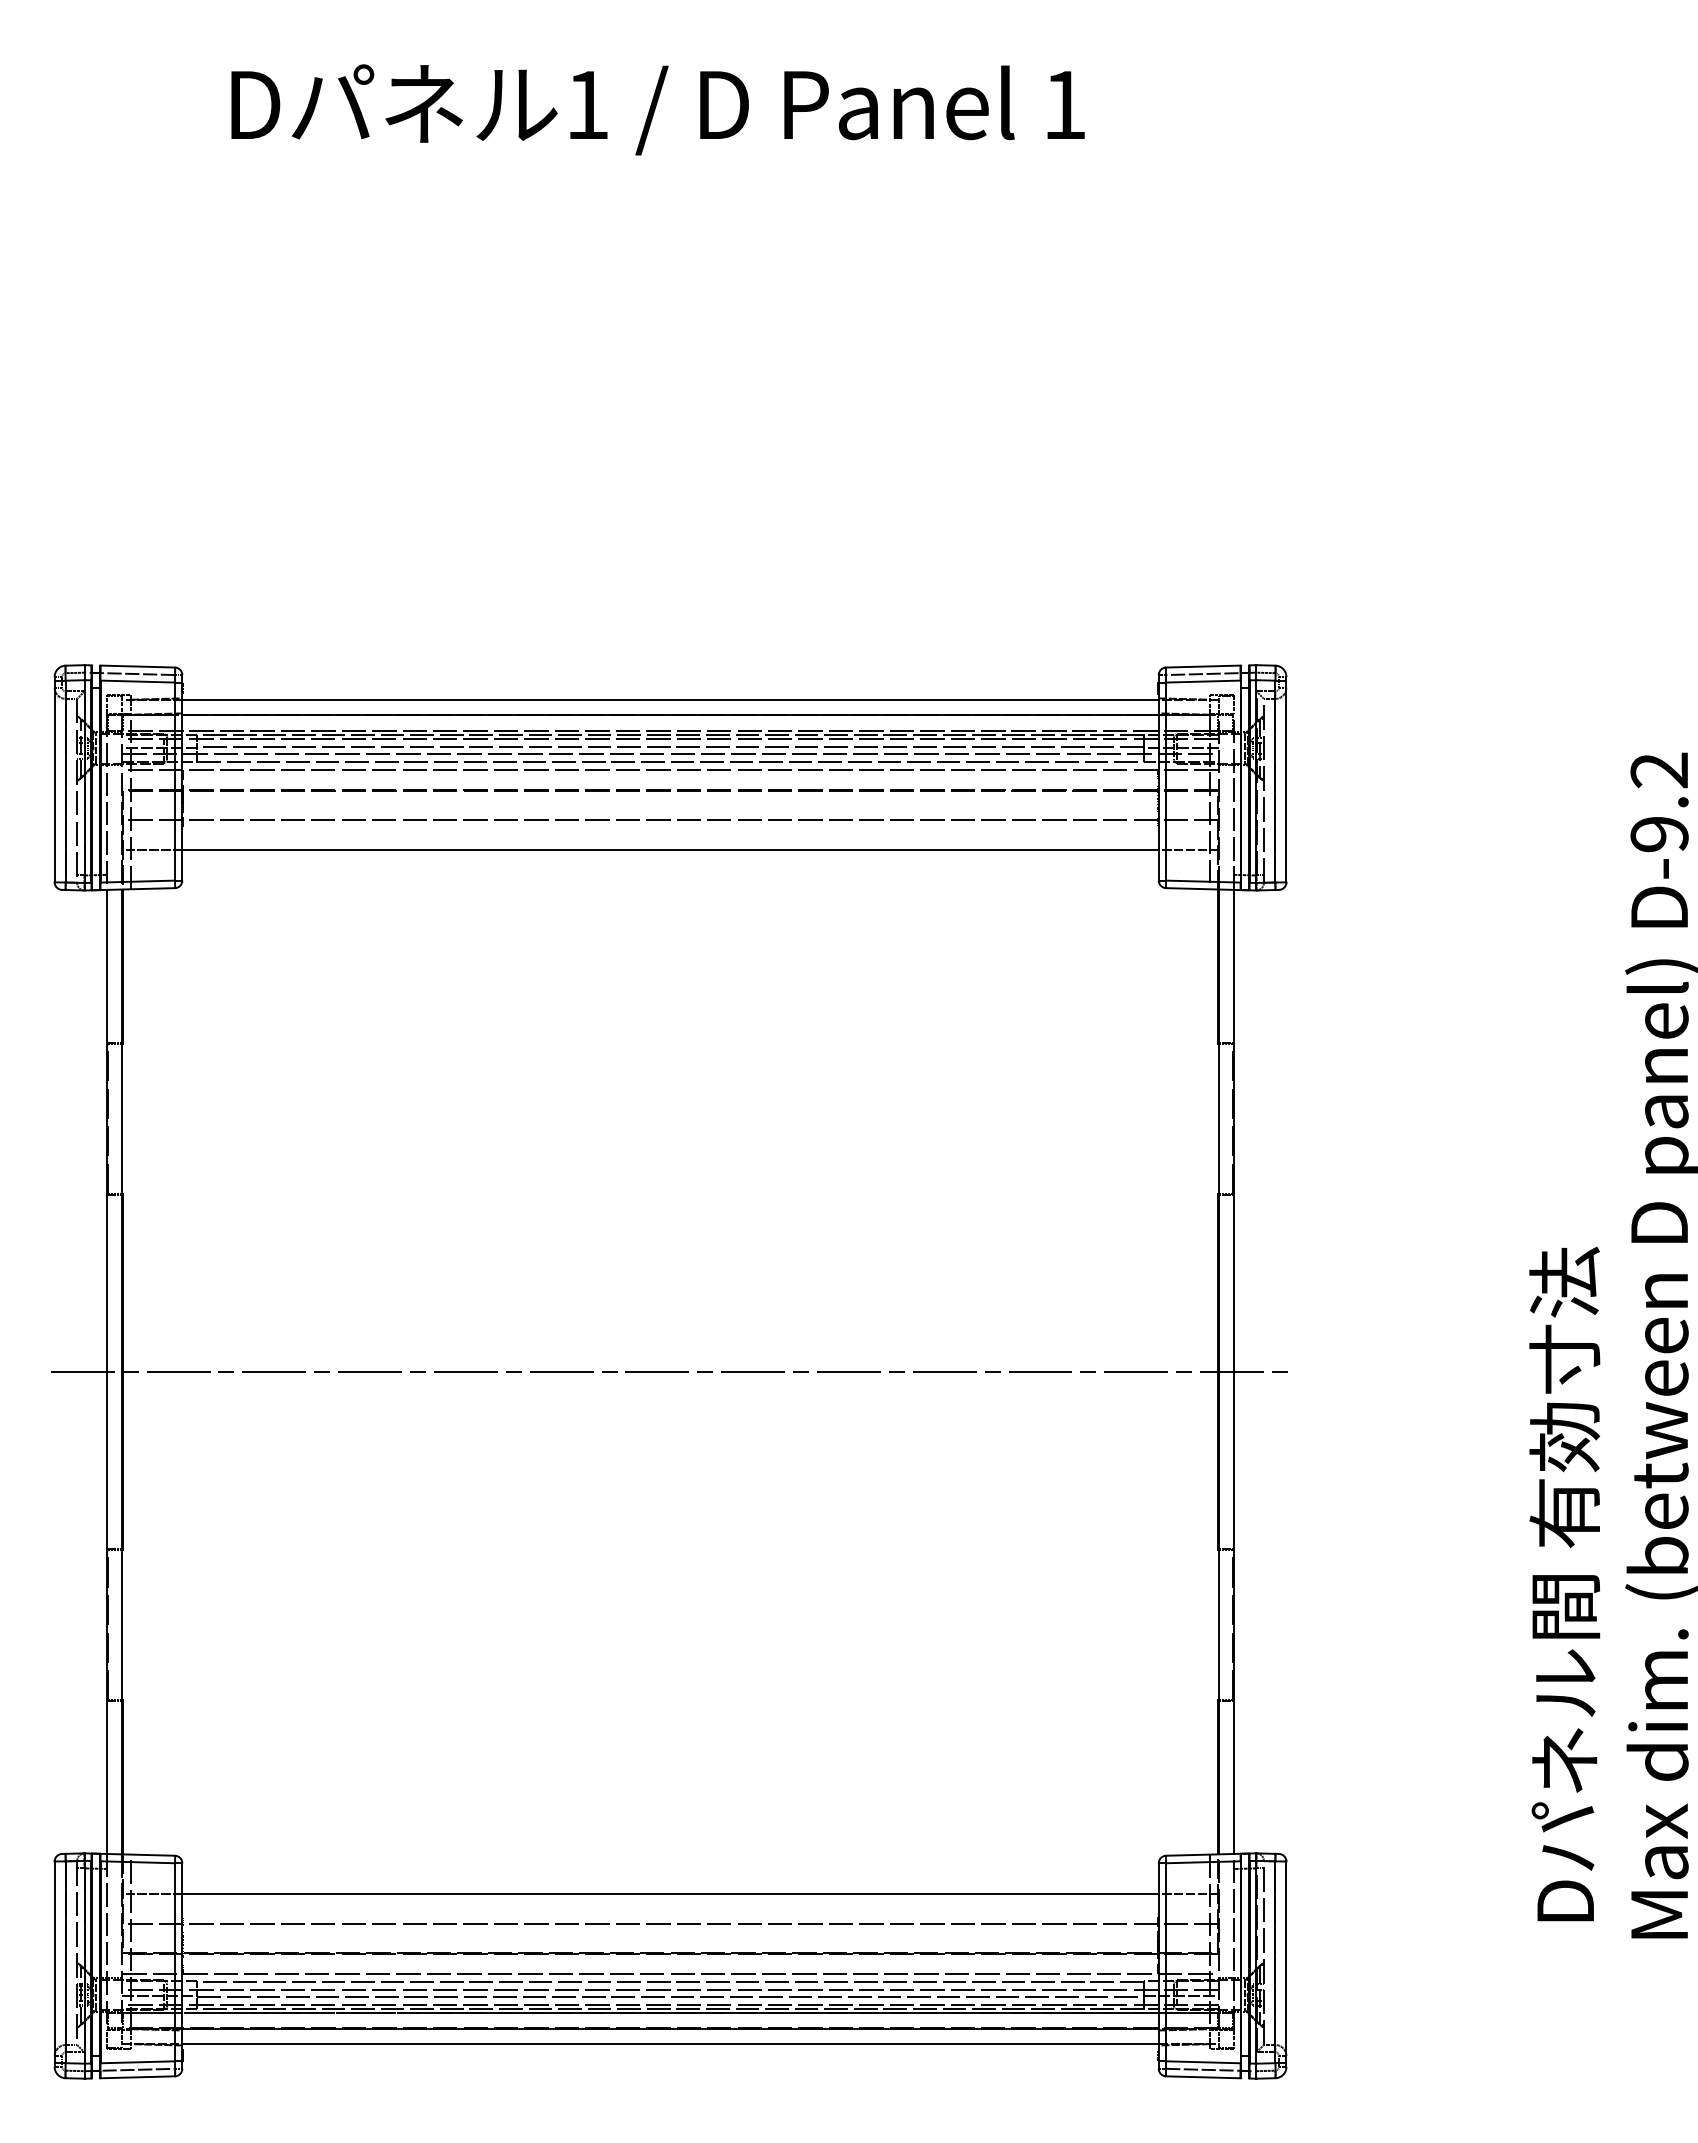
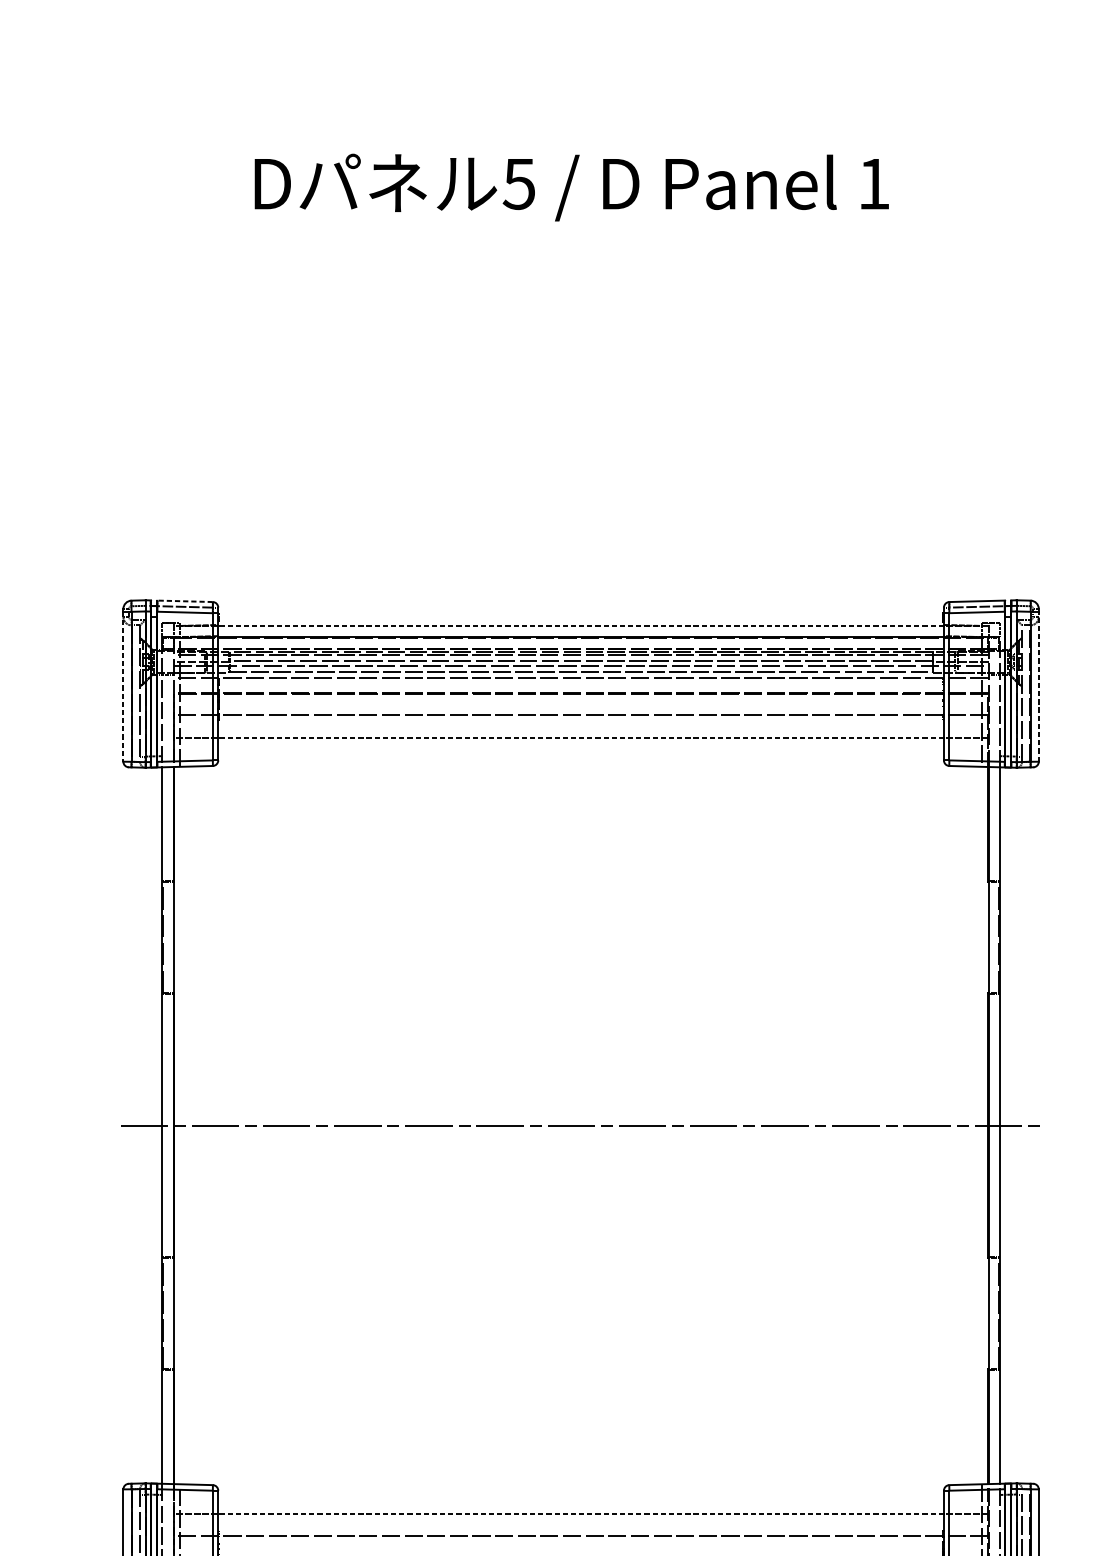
text: (586, 105) -> (518, 184), 1 -> 5
line: (137, 666) -> (184, 601), solid -> dashed
line: (670, 699) -> (581, 625), solid -> dashed
line: (54, 781) -> (123, 686), solid -> dashed
line: (1286, 781) -> (1038, 686), solid -> dashed
line: (670, 849) -> (581, 737), solid -> dashed
line: (670, 1893) -> (581, 1513), solid -> dashed

